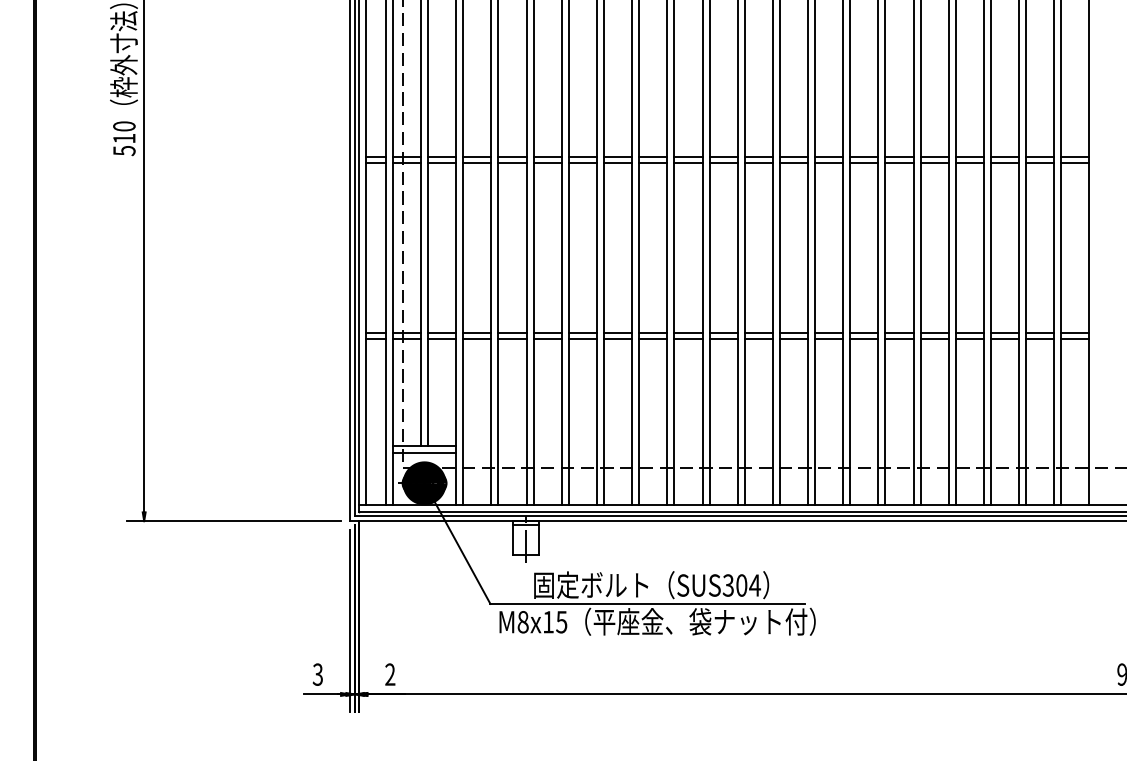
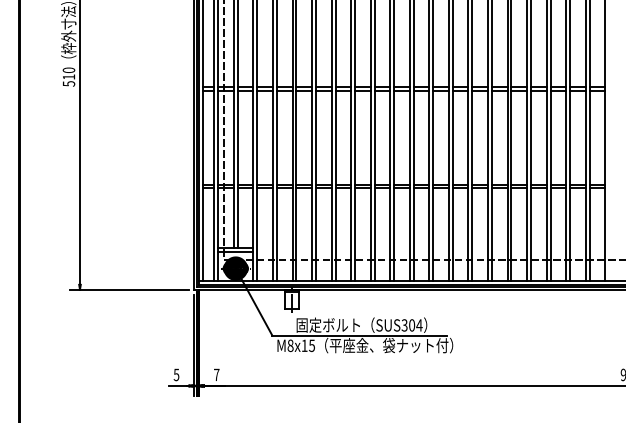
text: (317, 673) -> (176, 374), 3 -> 5
text: (389, 673) -> (216, 374), 2 -> 7

